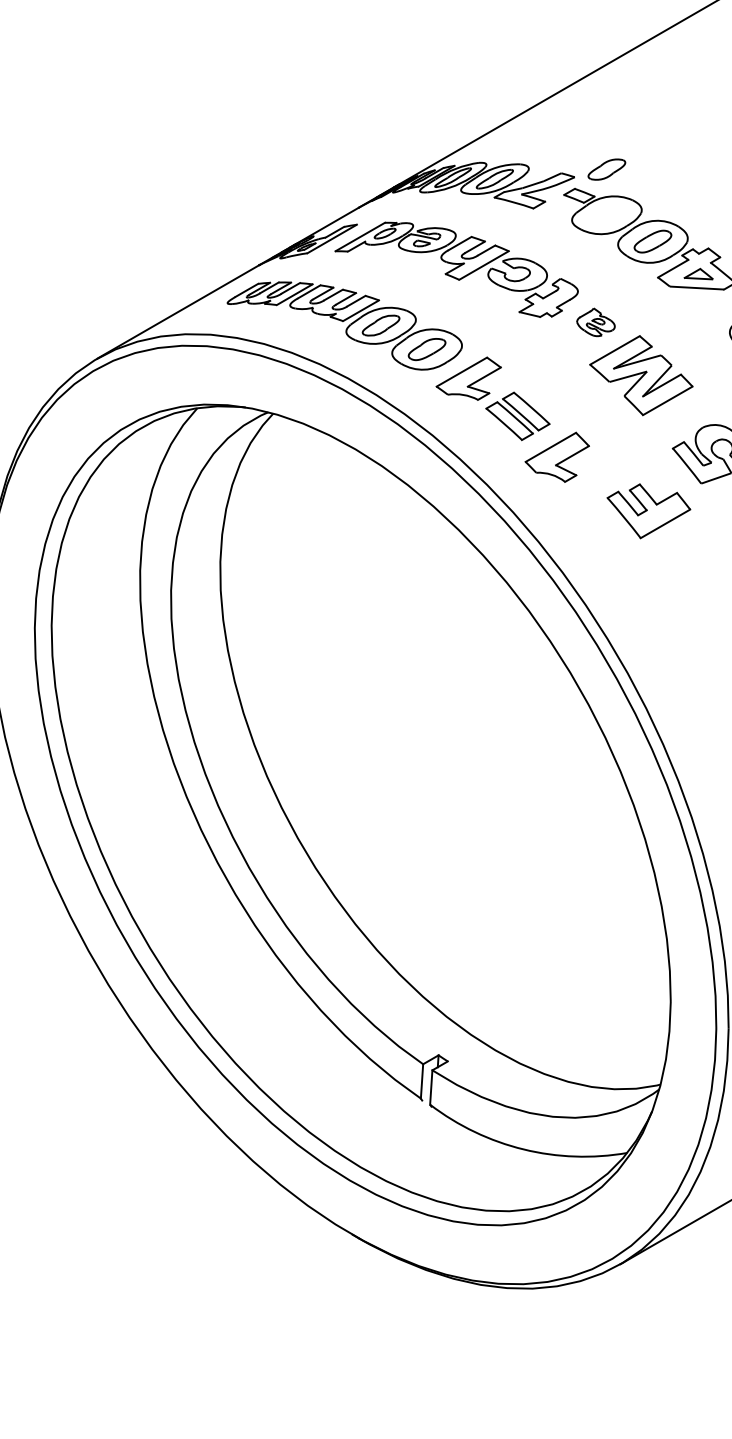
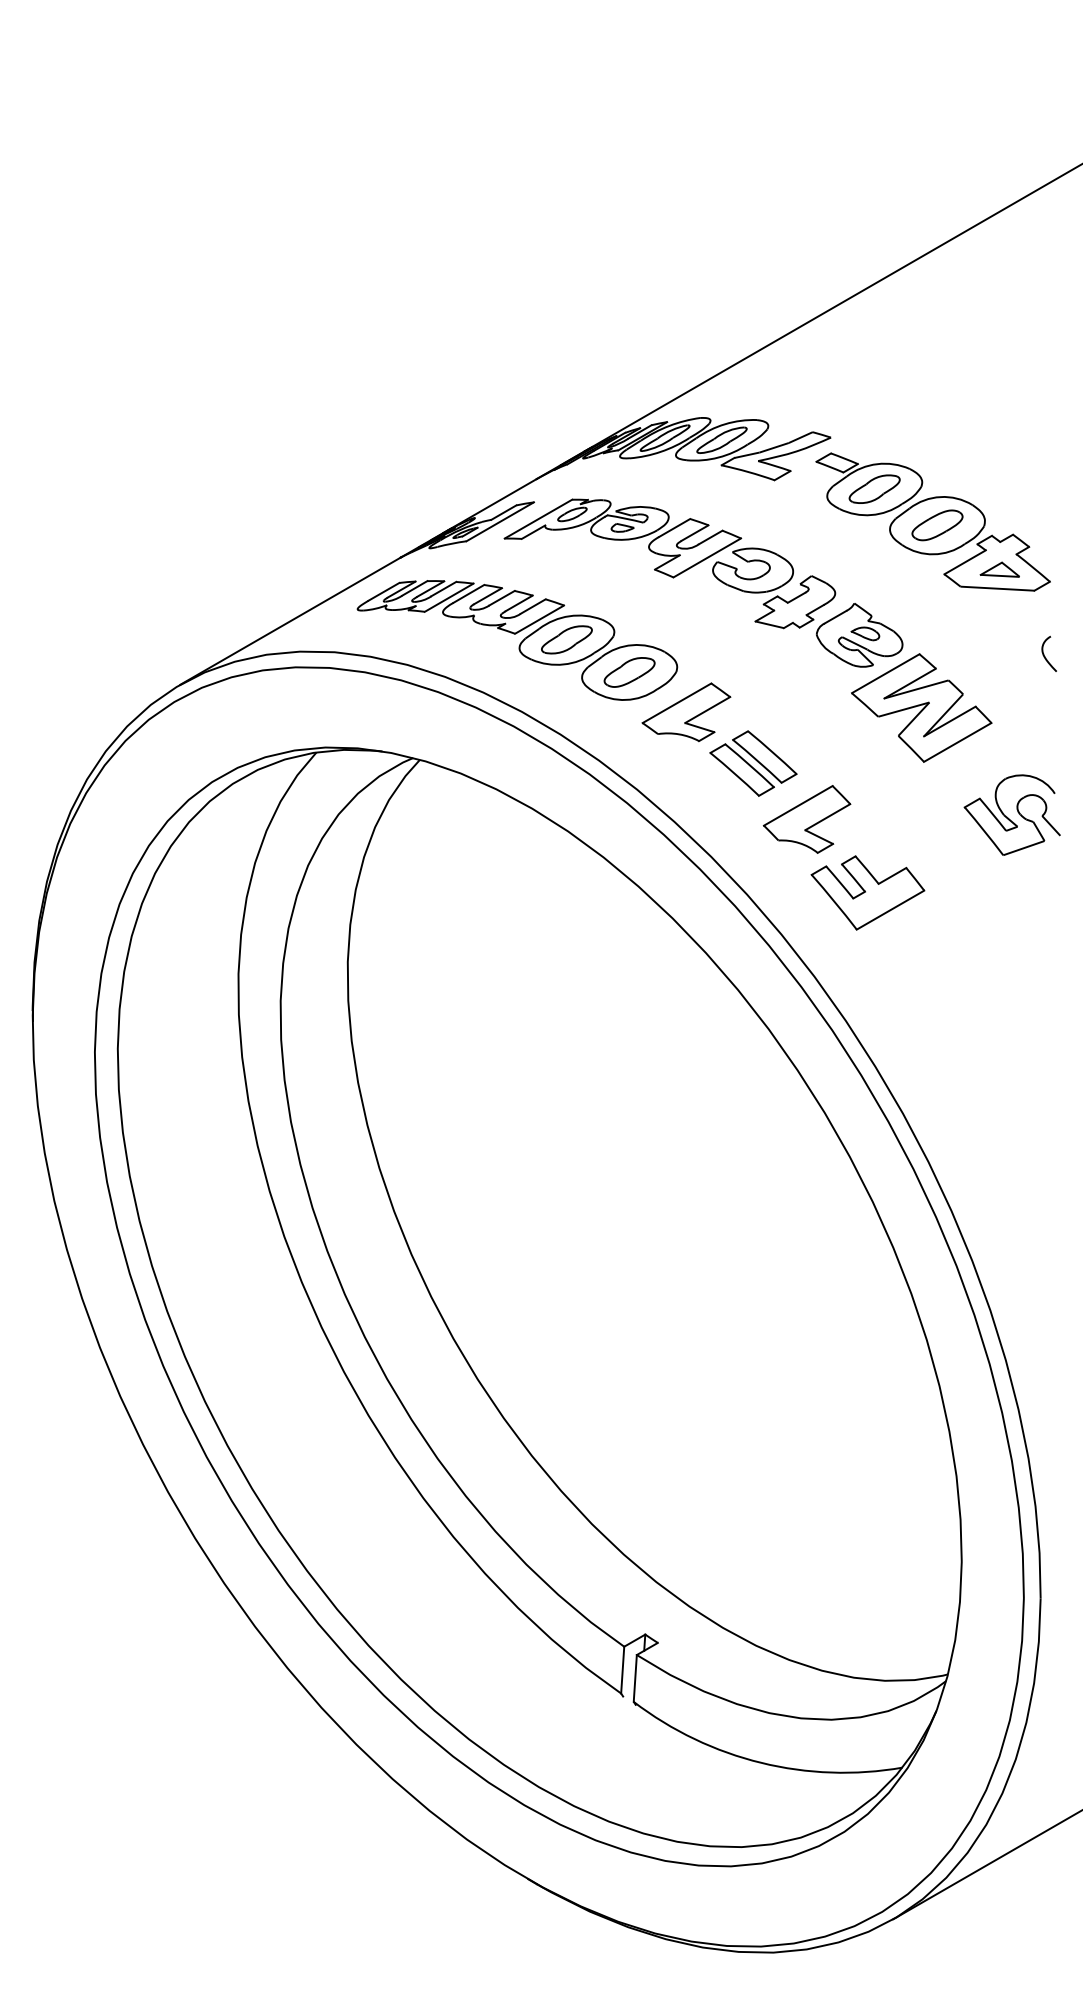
part: (606, 169) -> (874, 488), moved
part: (595, 322) -> (859, 635), size x1.67
part: (648, 510) -> (867, 892), moved

